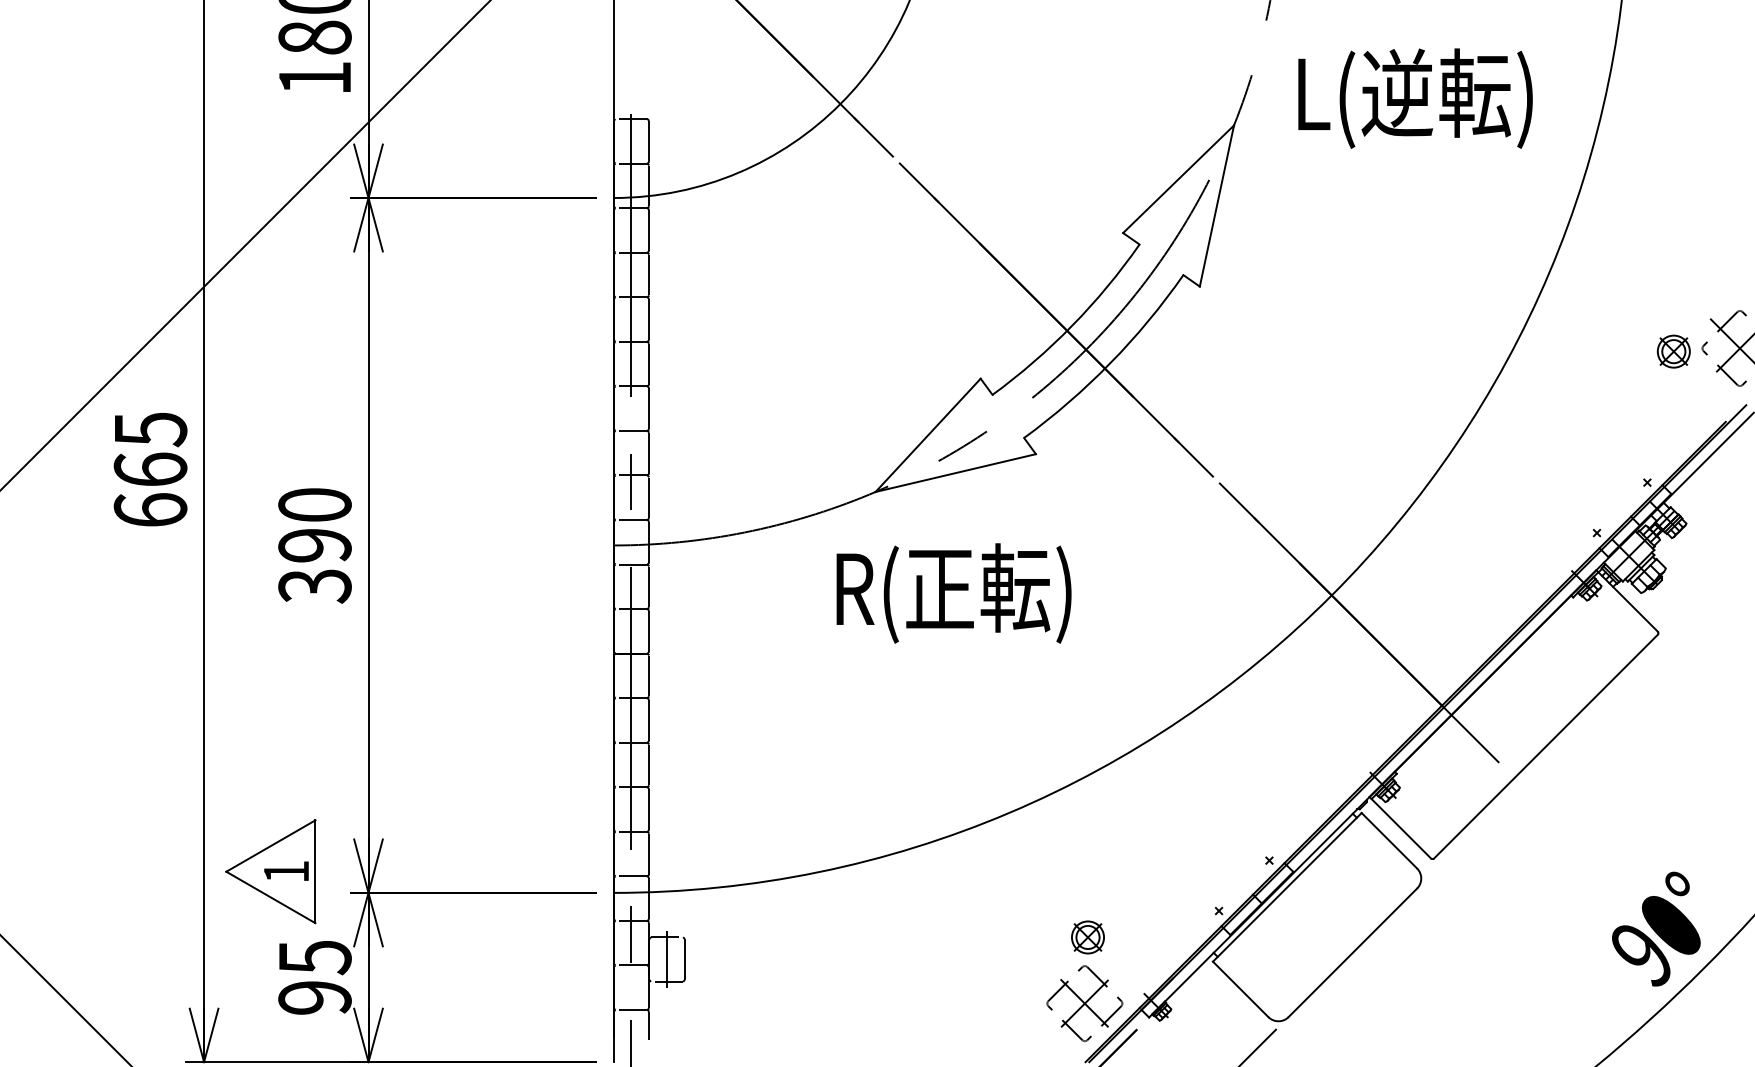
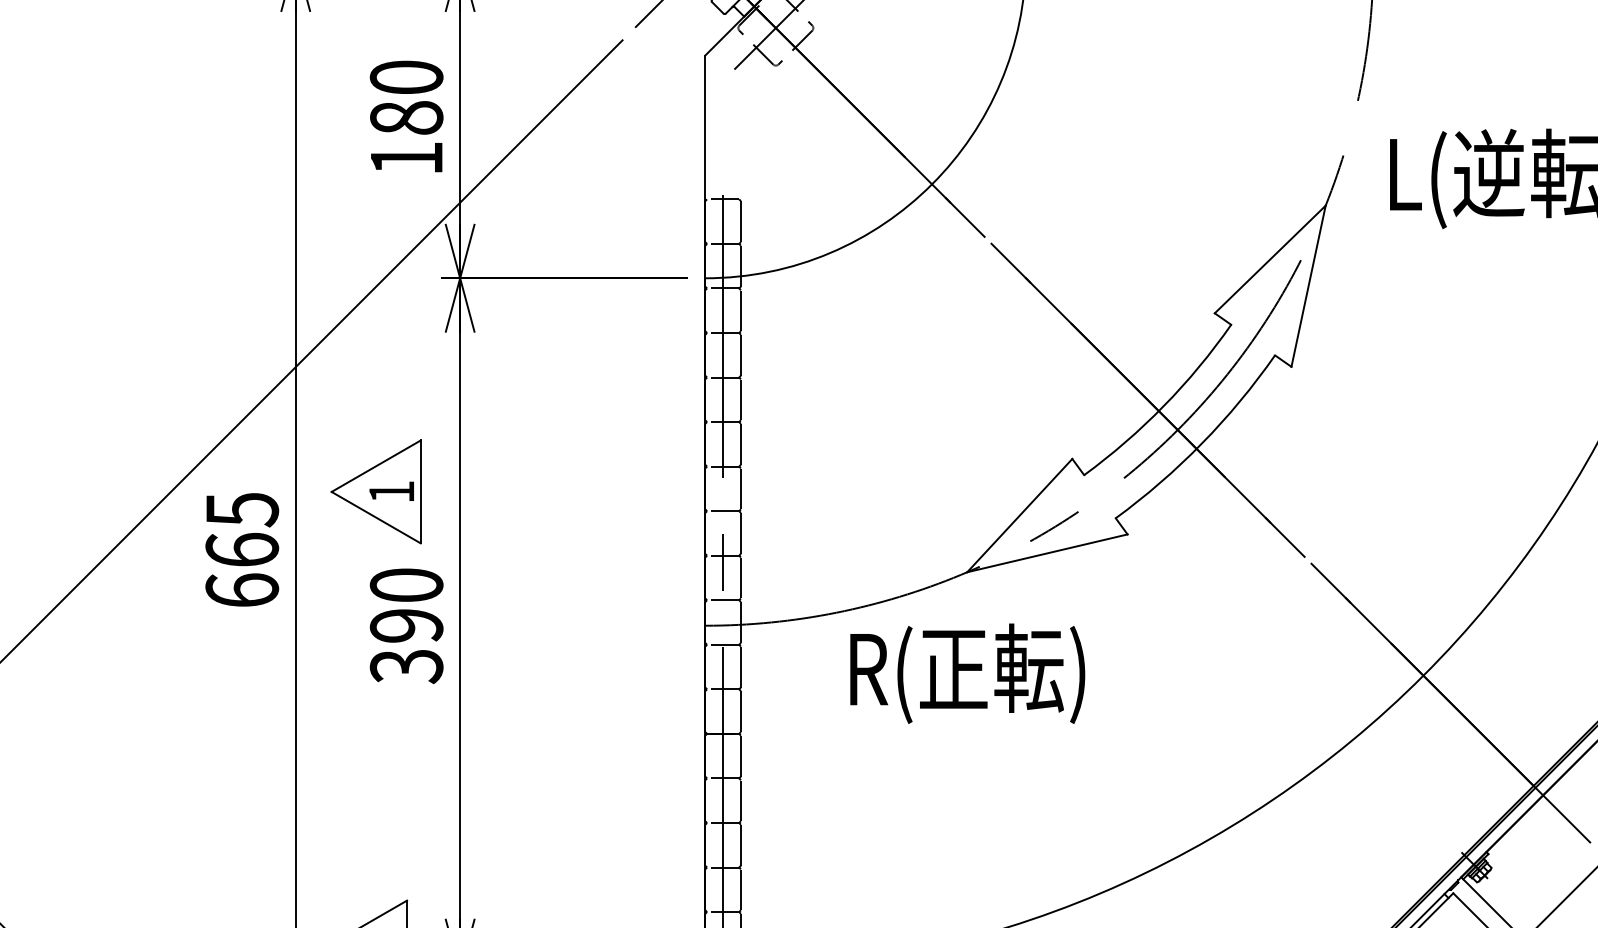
part: (284, 411) -> (376, 491), added
text: (953, 593) -> (967, 673), moved

